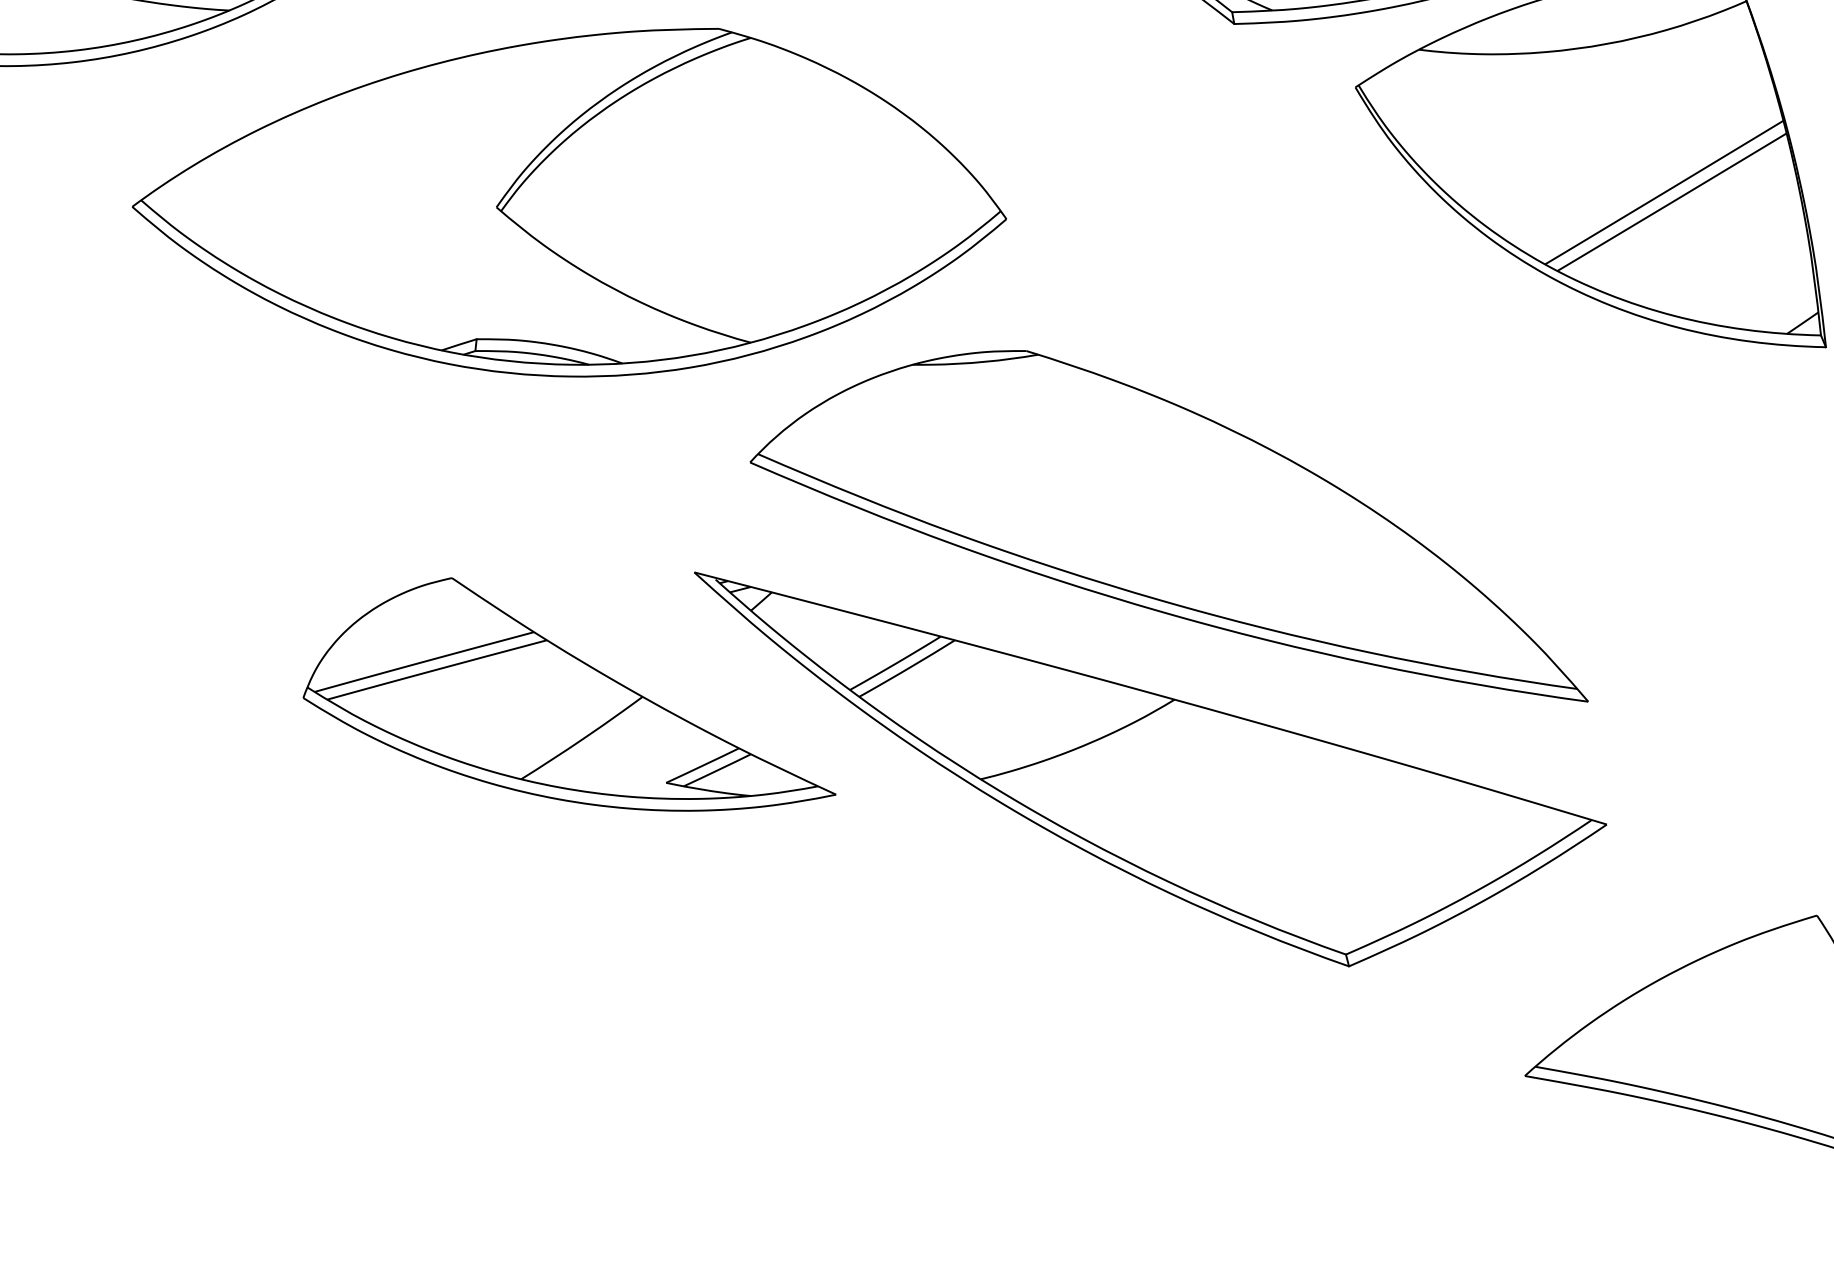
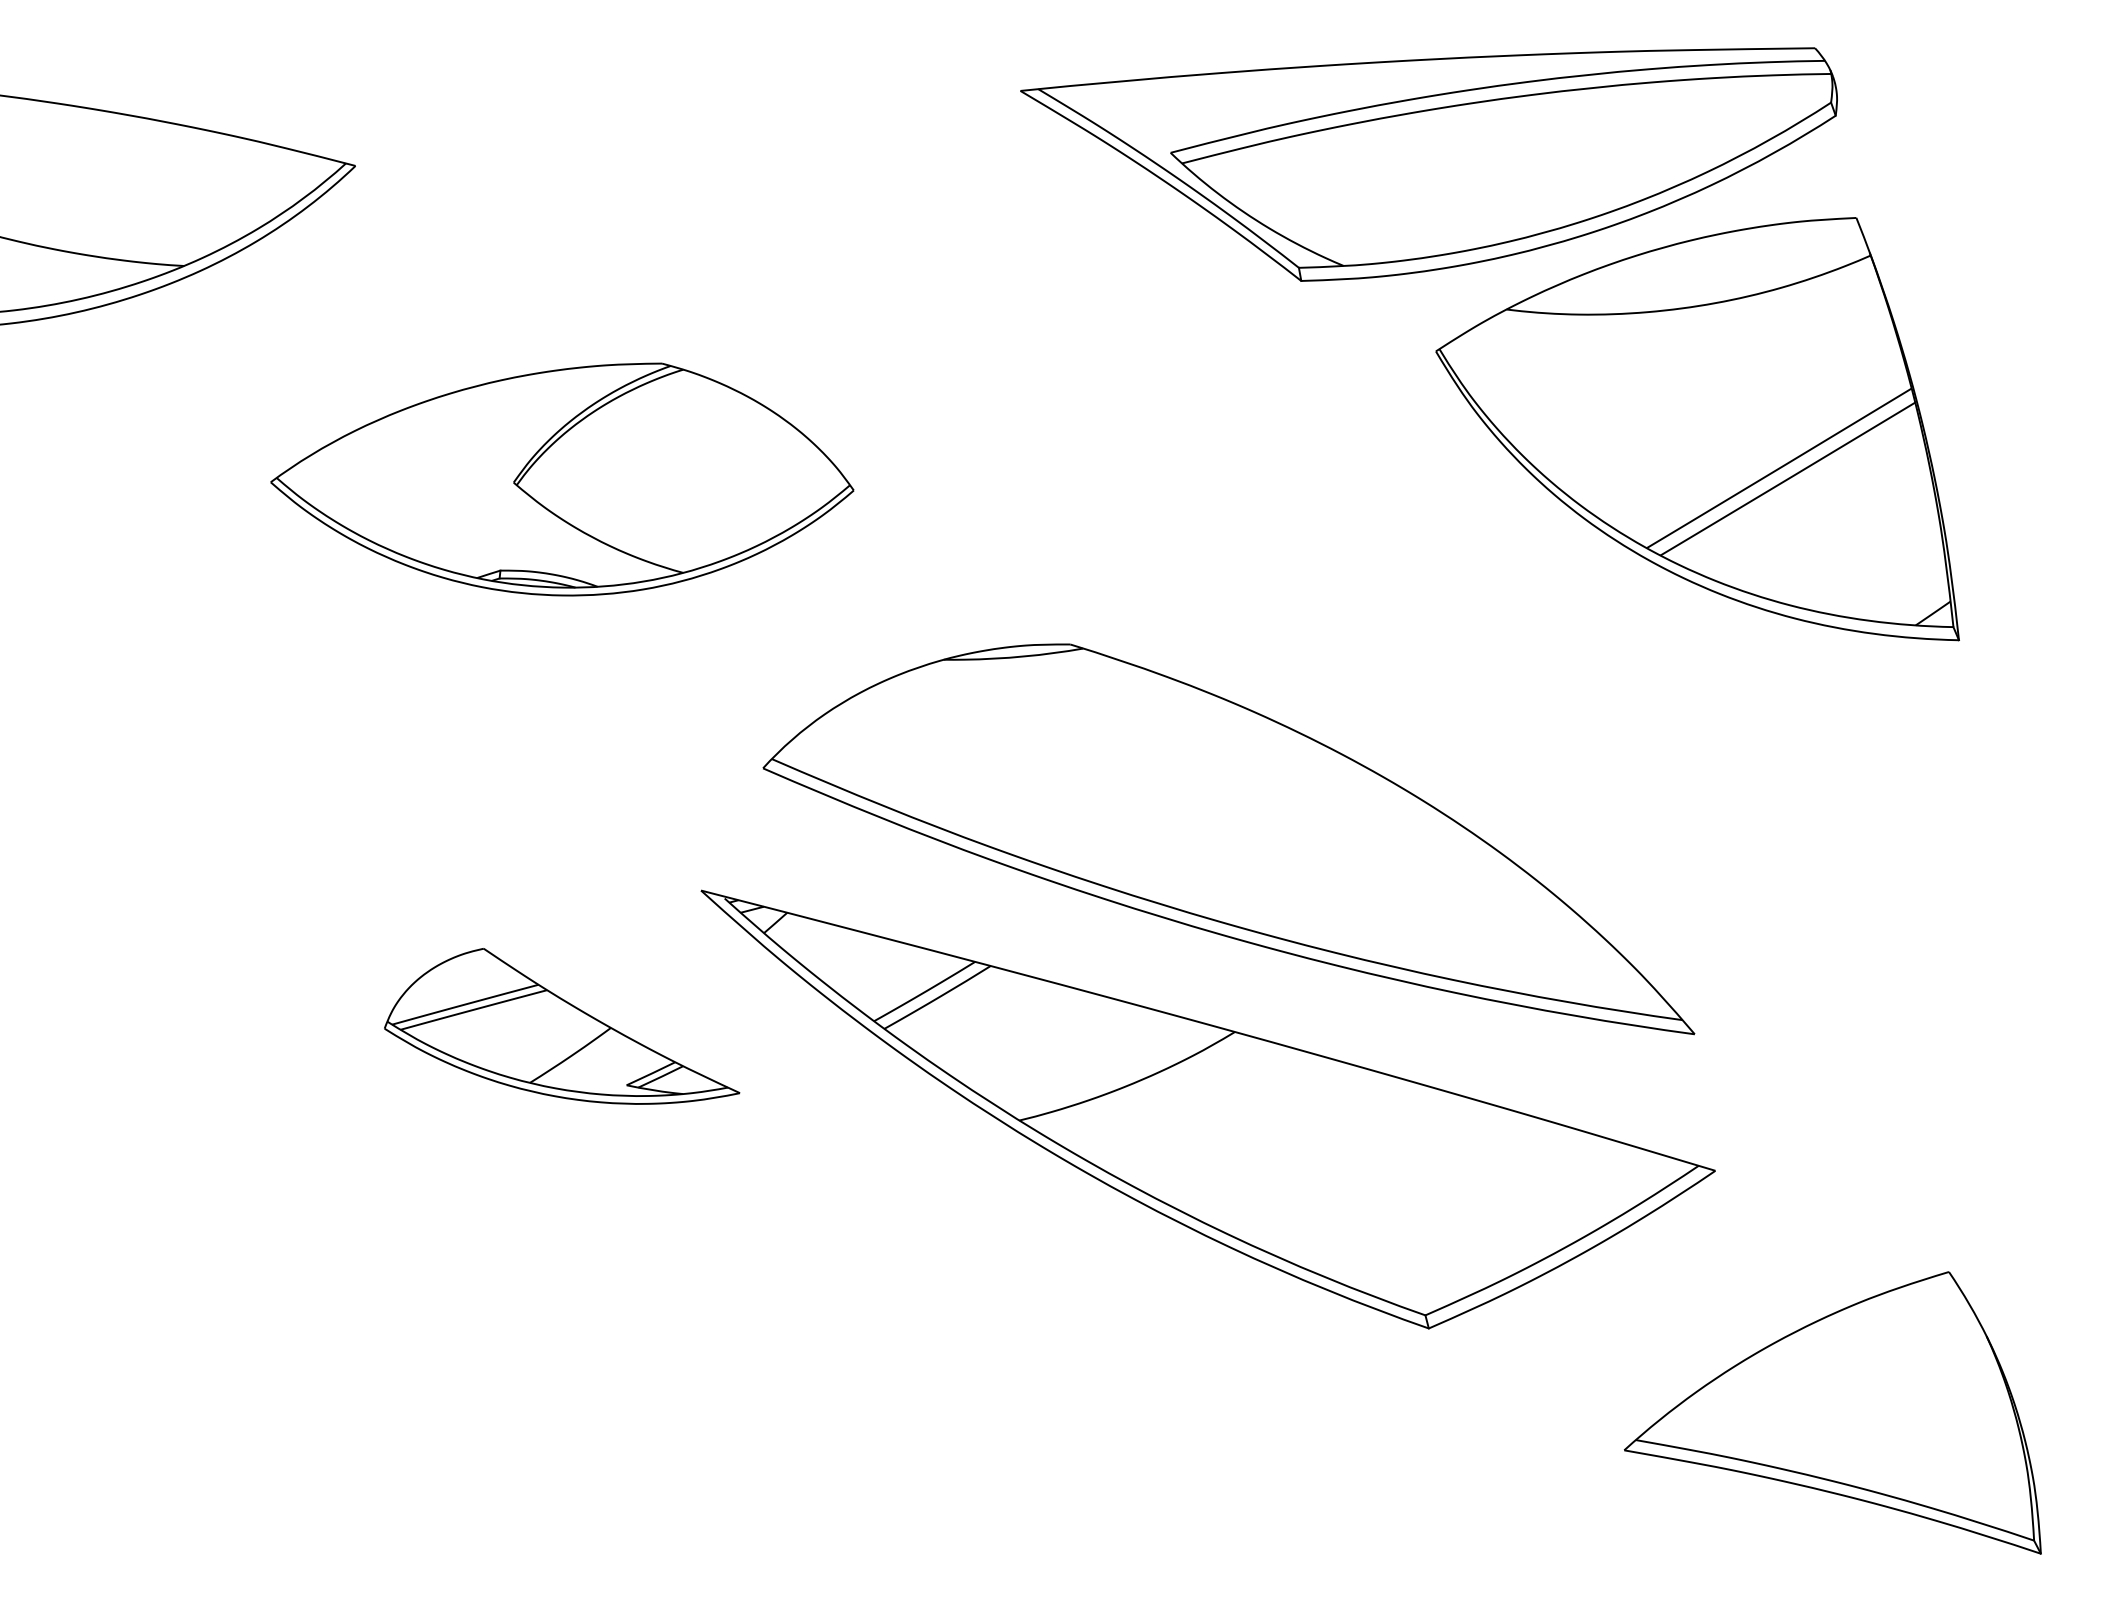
part: (569, 202) -> (562, 479), size x0.6
part: (568, 694) -> (561, 1026), size x0.6

